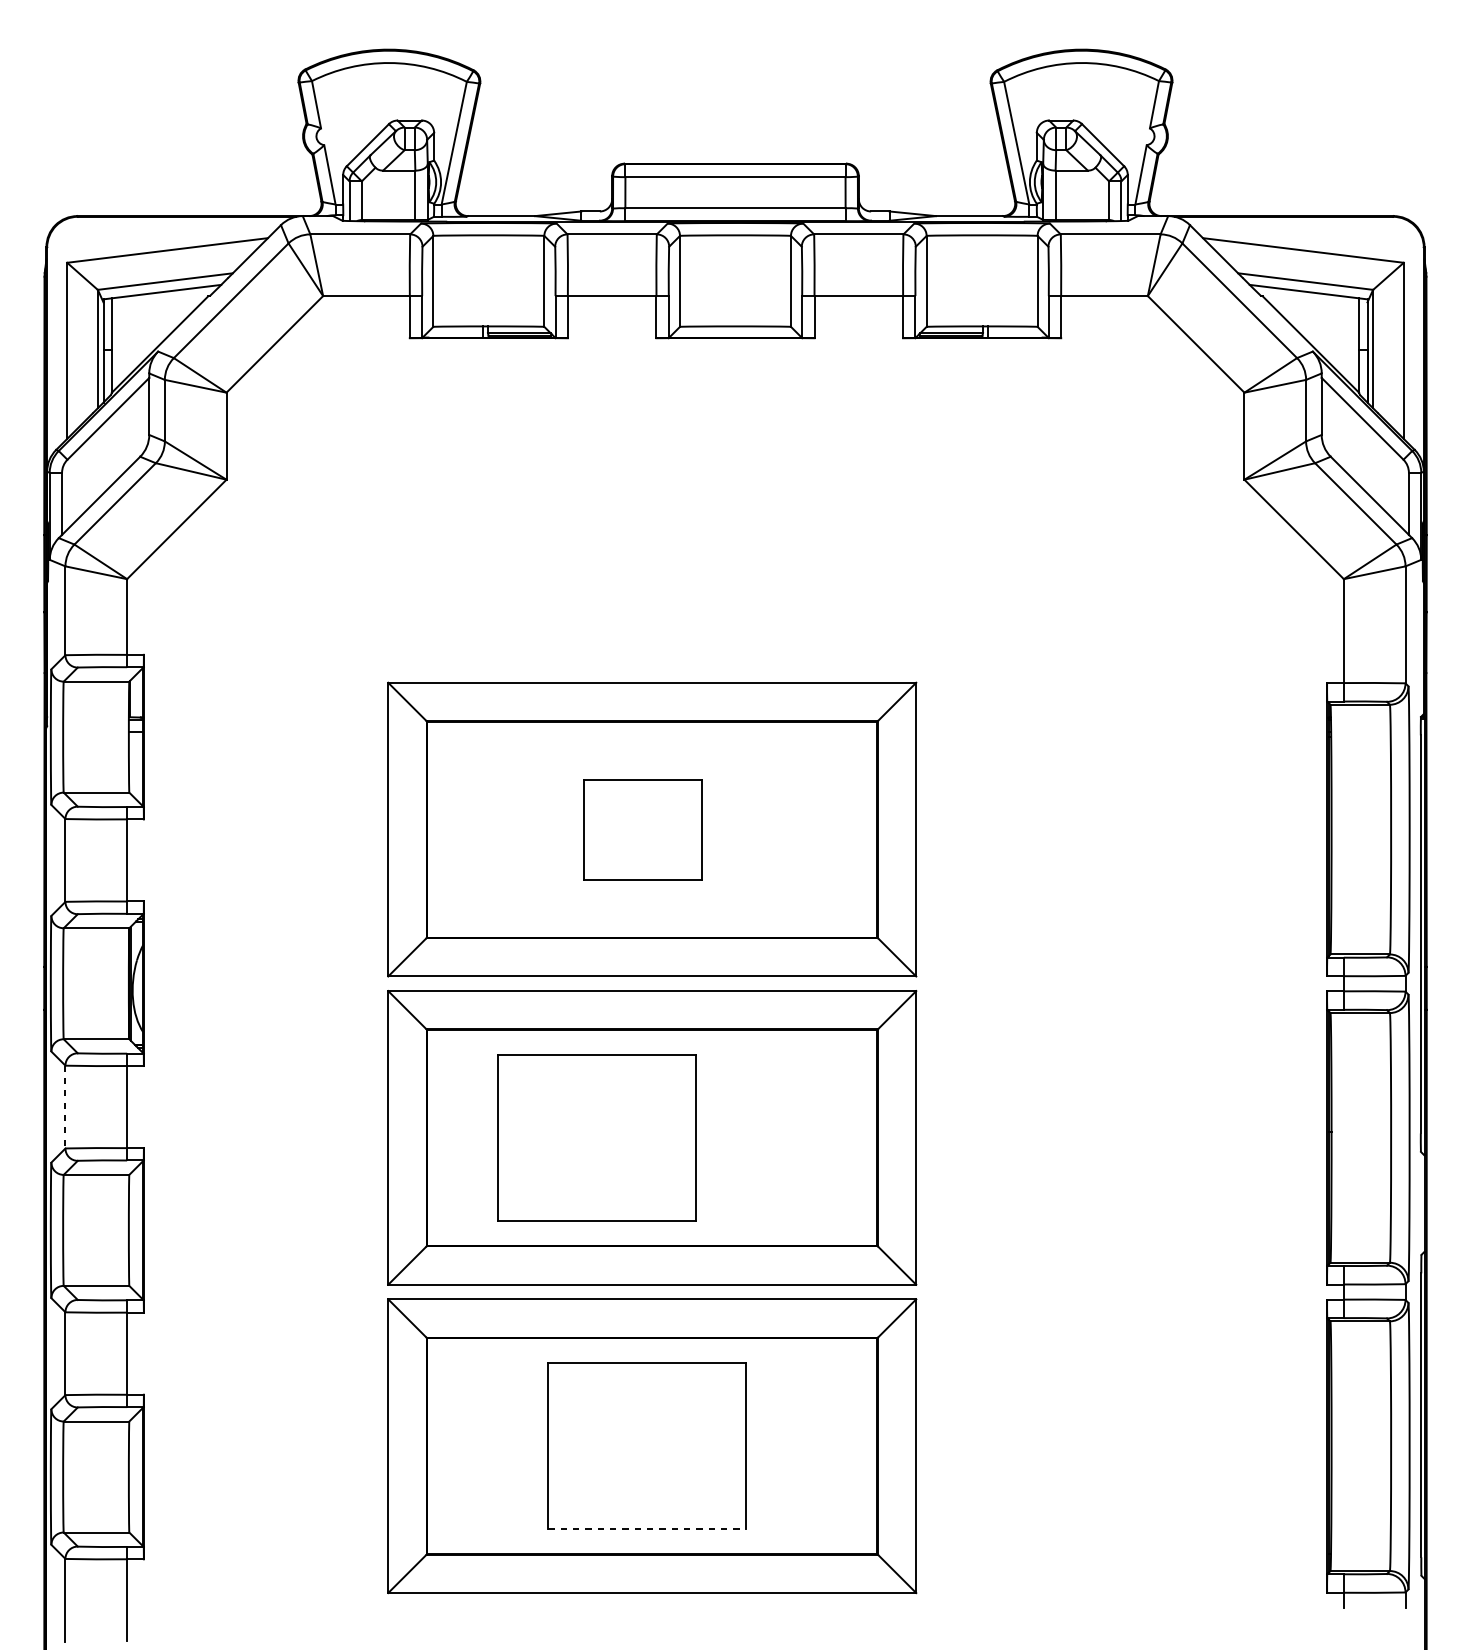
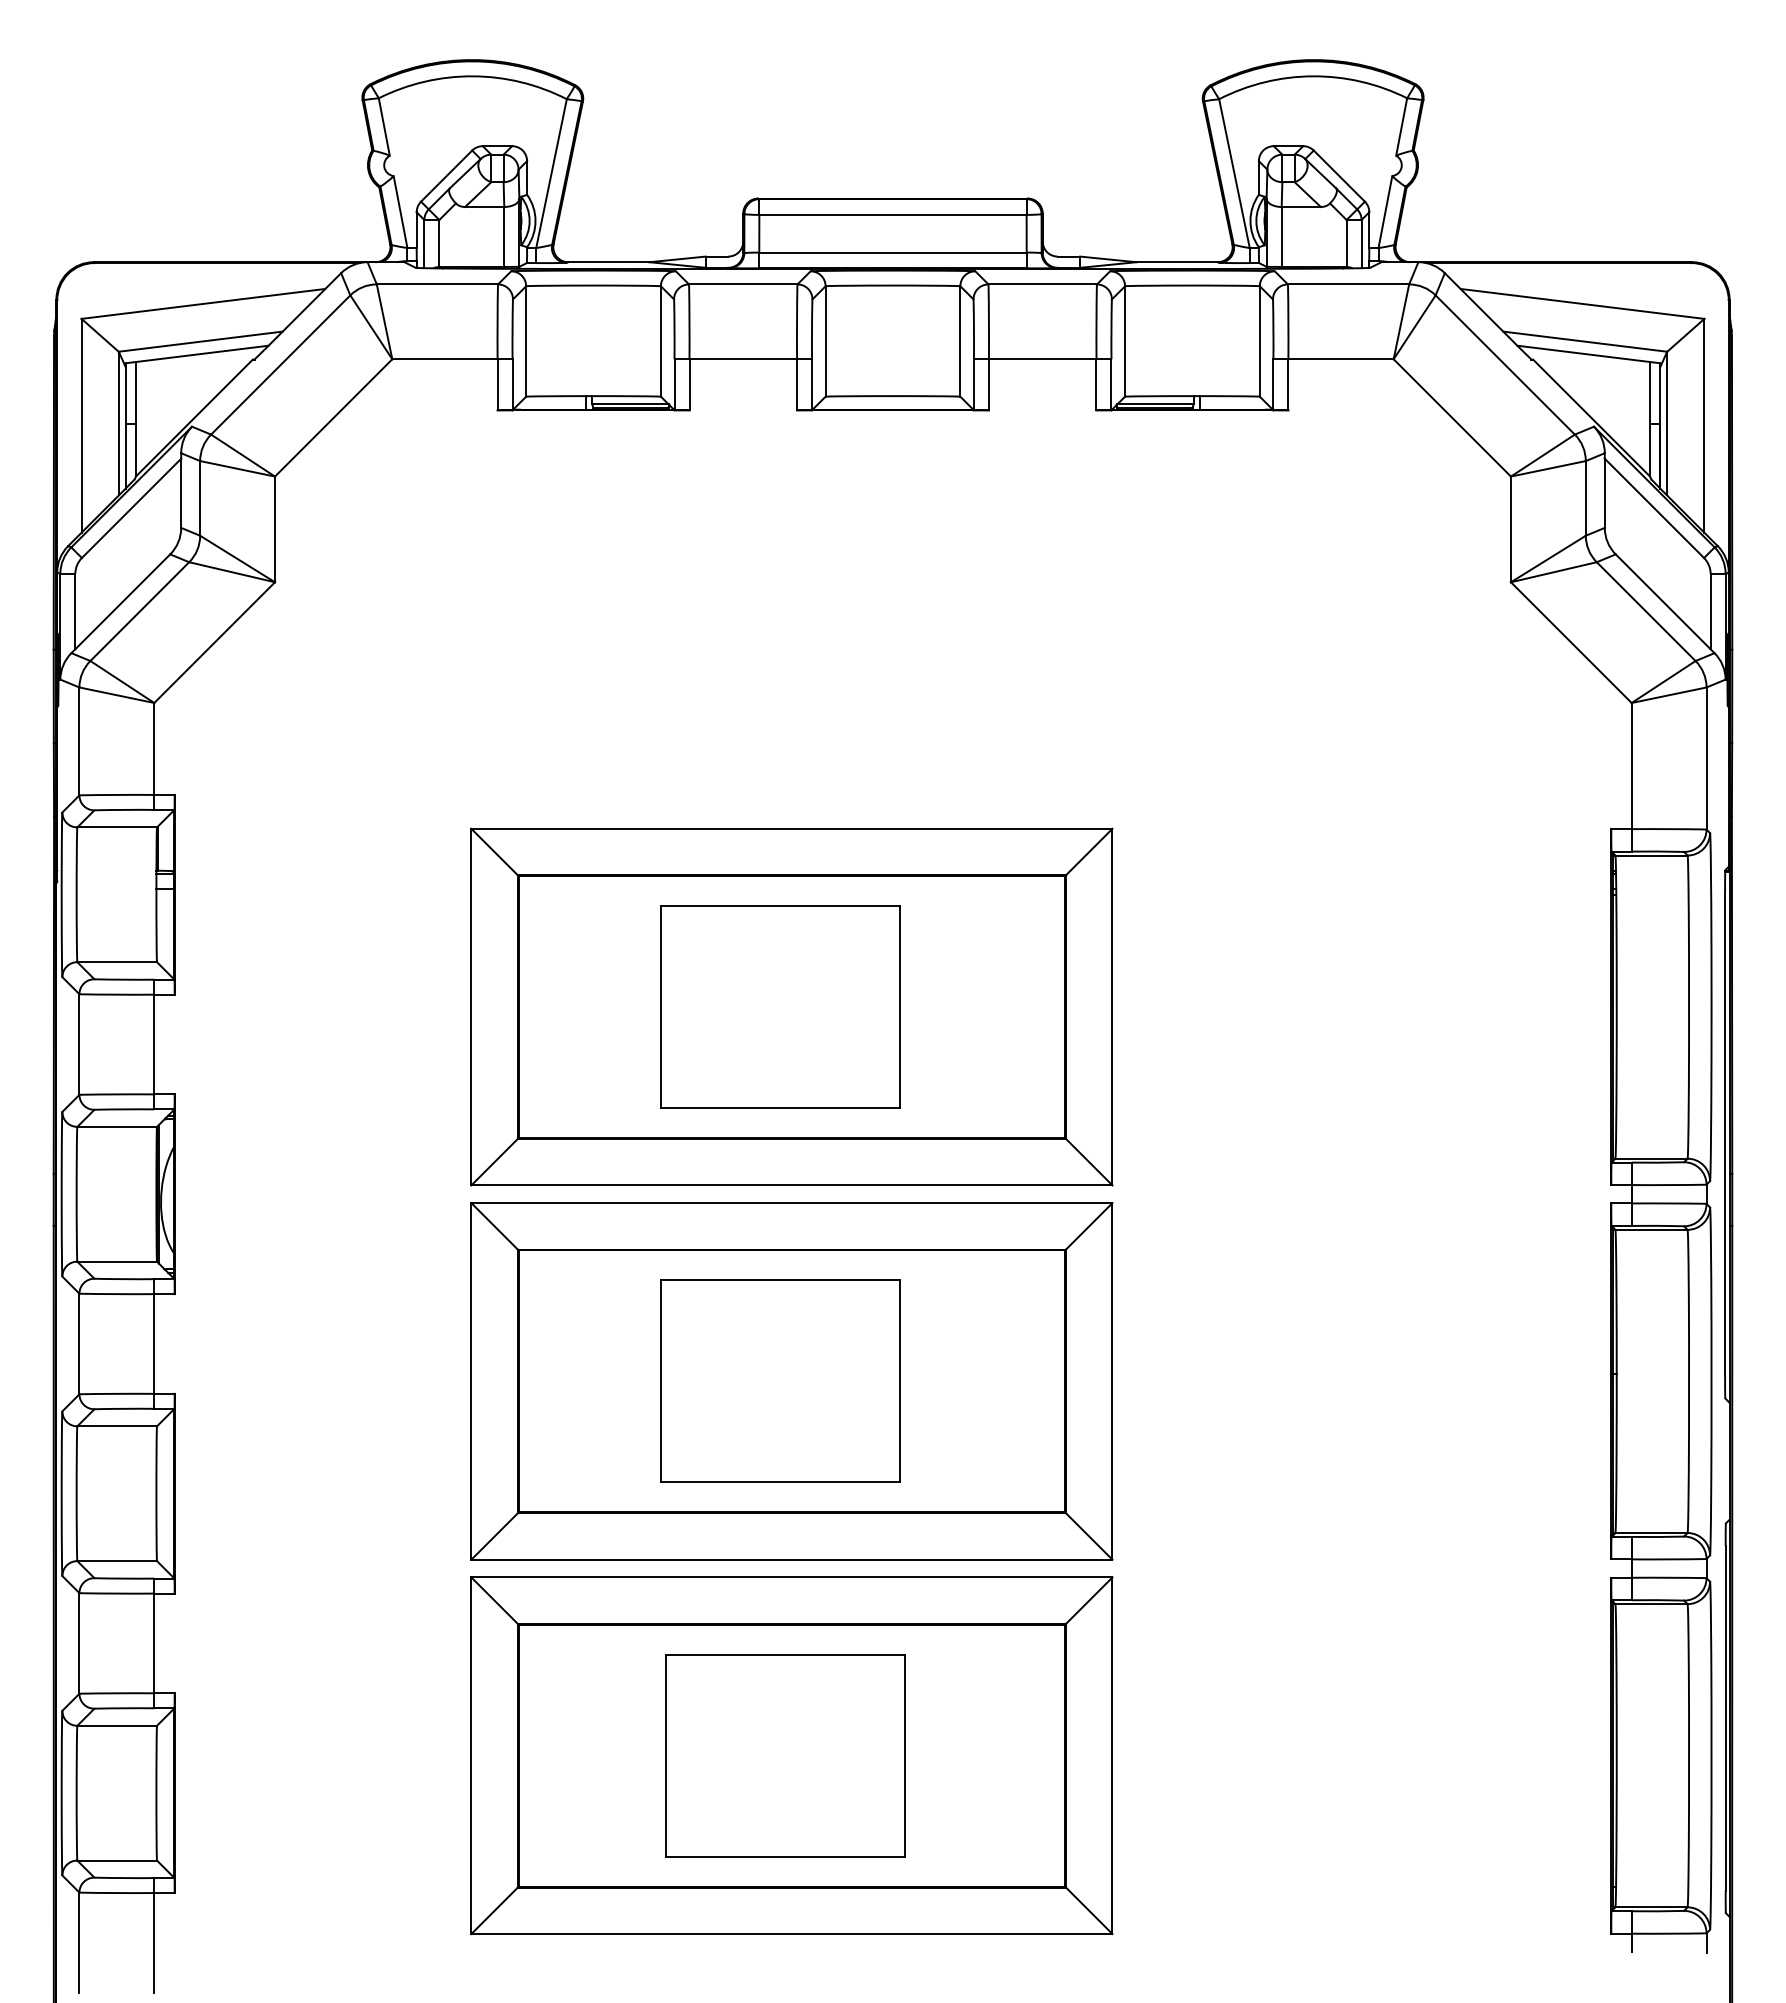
part: (642, 829) -> (780, 1006), size x1.67
line: (65, 1107) -> (79, 1344), dashed -> solid
part: (596, 1137) -> (780, 1380), moved
line: (646, 1529) -> (785, 1856), dashed -> solid

